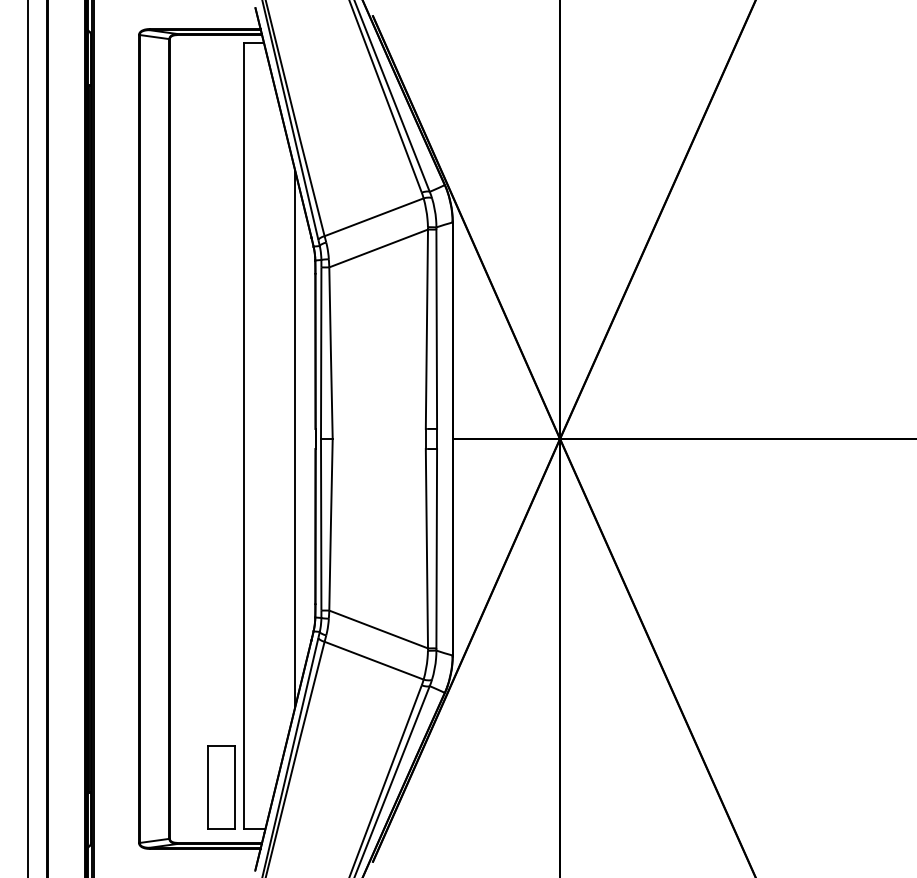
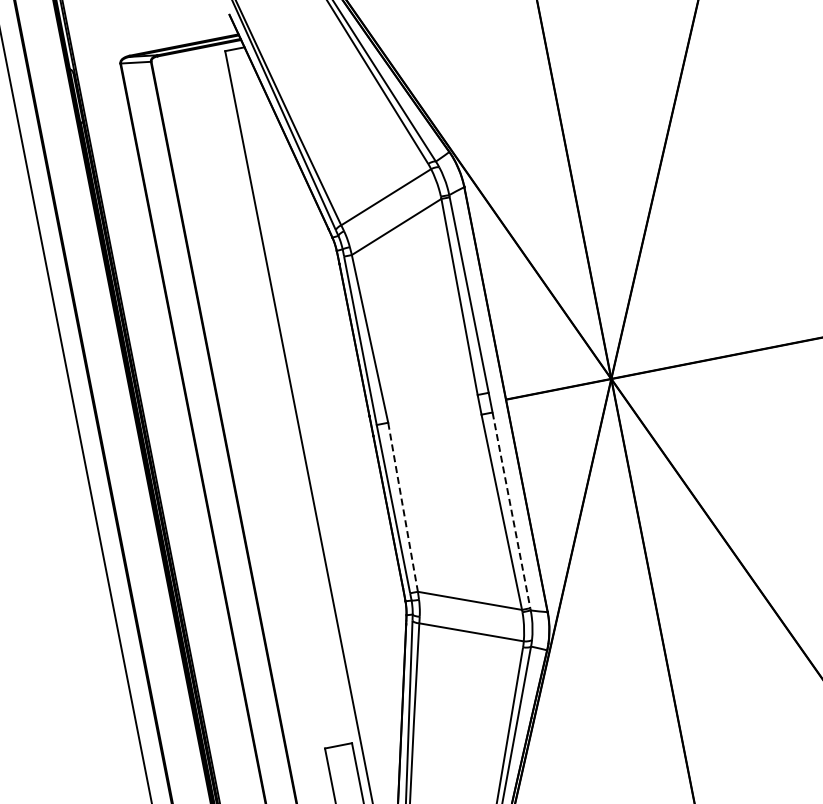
line: (295, 438) -> (351, 429), removed
arc: (330, 524) -> (402, 507), solid -> dashed
line: (436, 548) -> (511, 510), solid -> dashed

